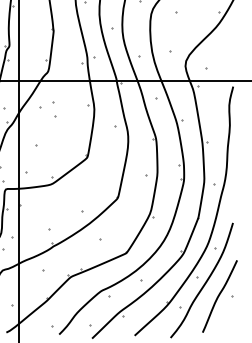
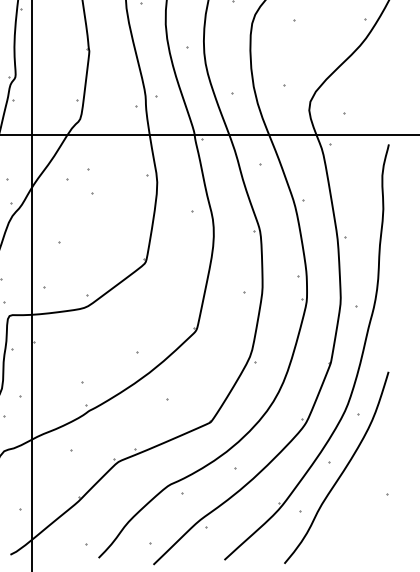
curve: (219, 296) -> (365, 494), removed

